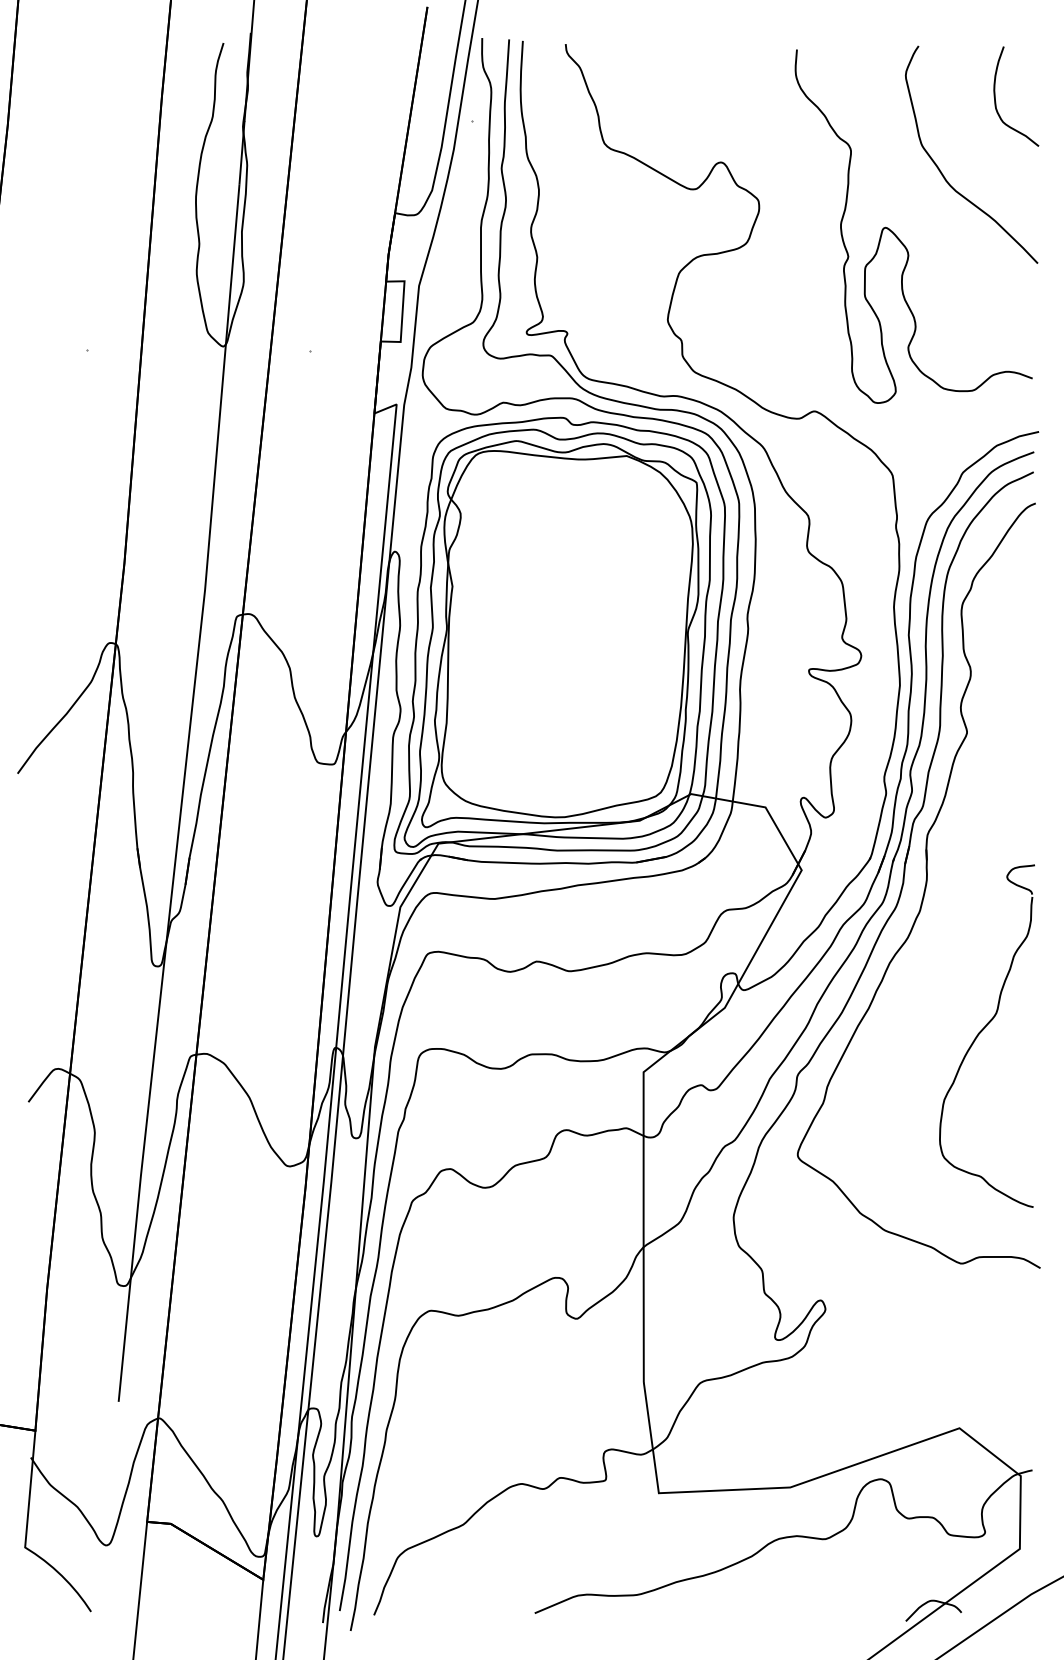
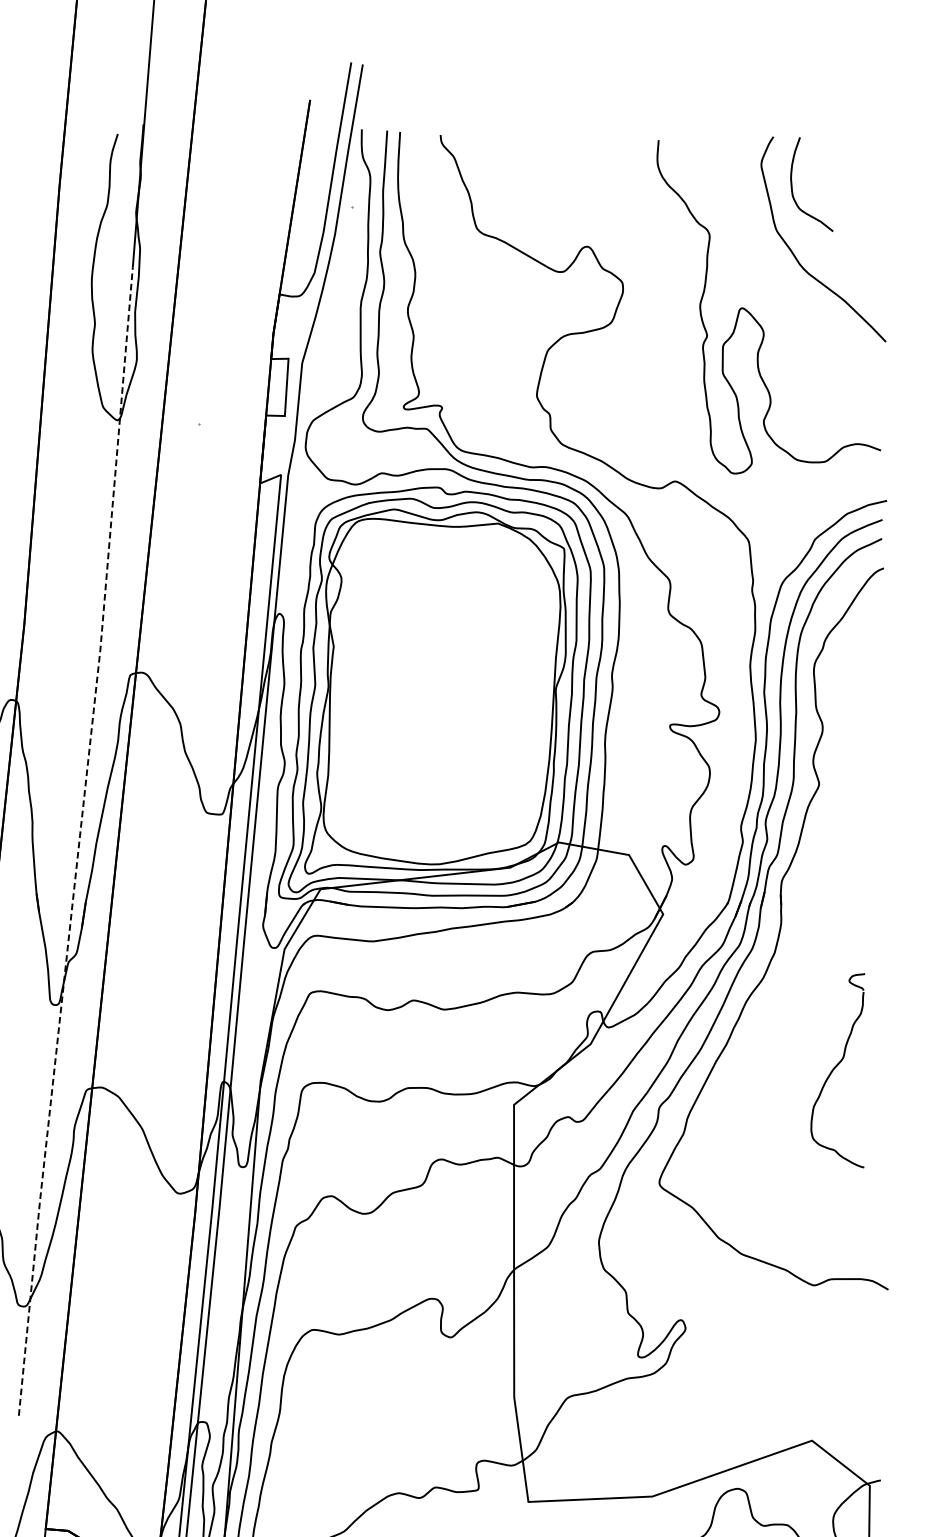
curve: (996, 102) -> (793, 190), moved
line: (182, 793) -> (79, 841), solid -> dashed
part: (986, 1035) -> (837, 1070), size x0.6

